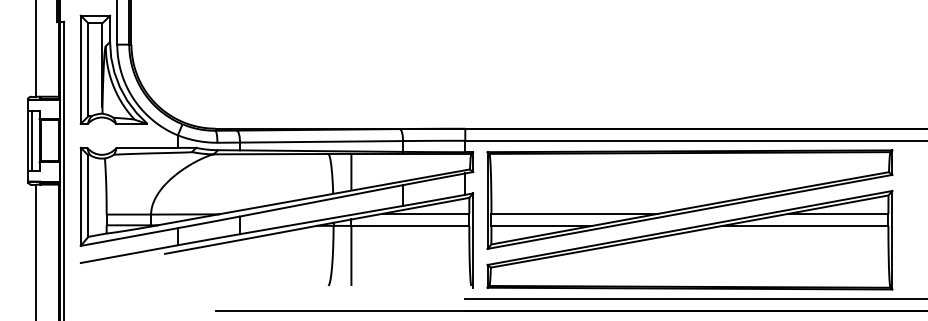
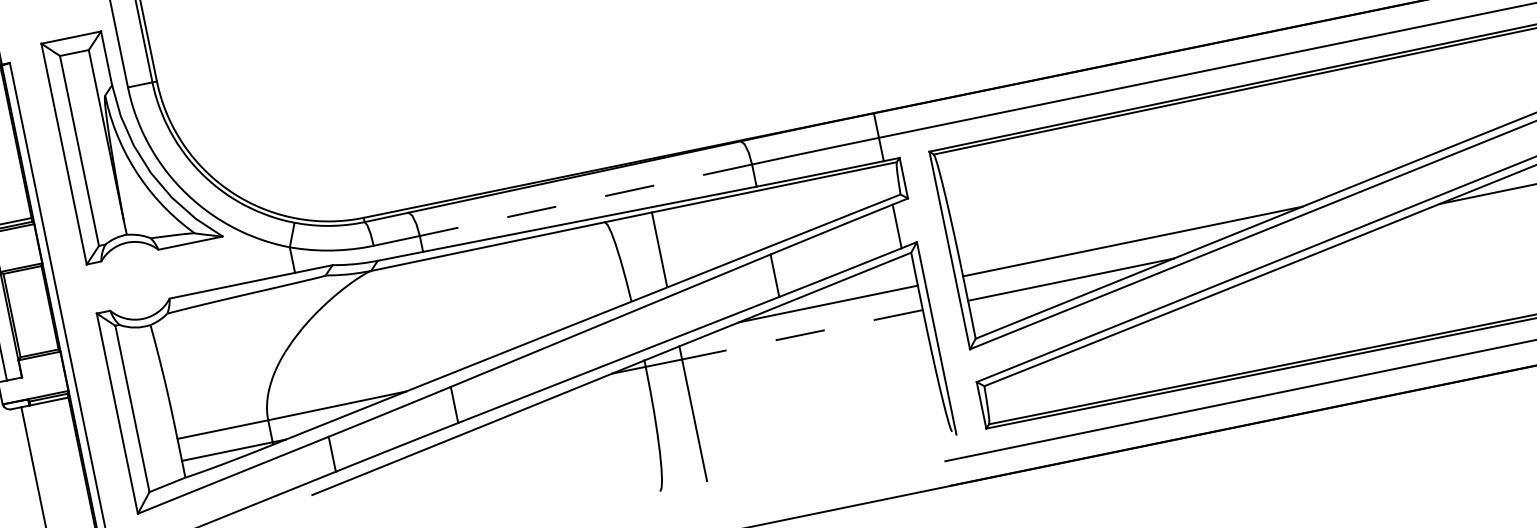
line: (321, 141) -> (585, 199), solid -> dashed
line: (410, 225) -> (802, 333), solid -> dashed

